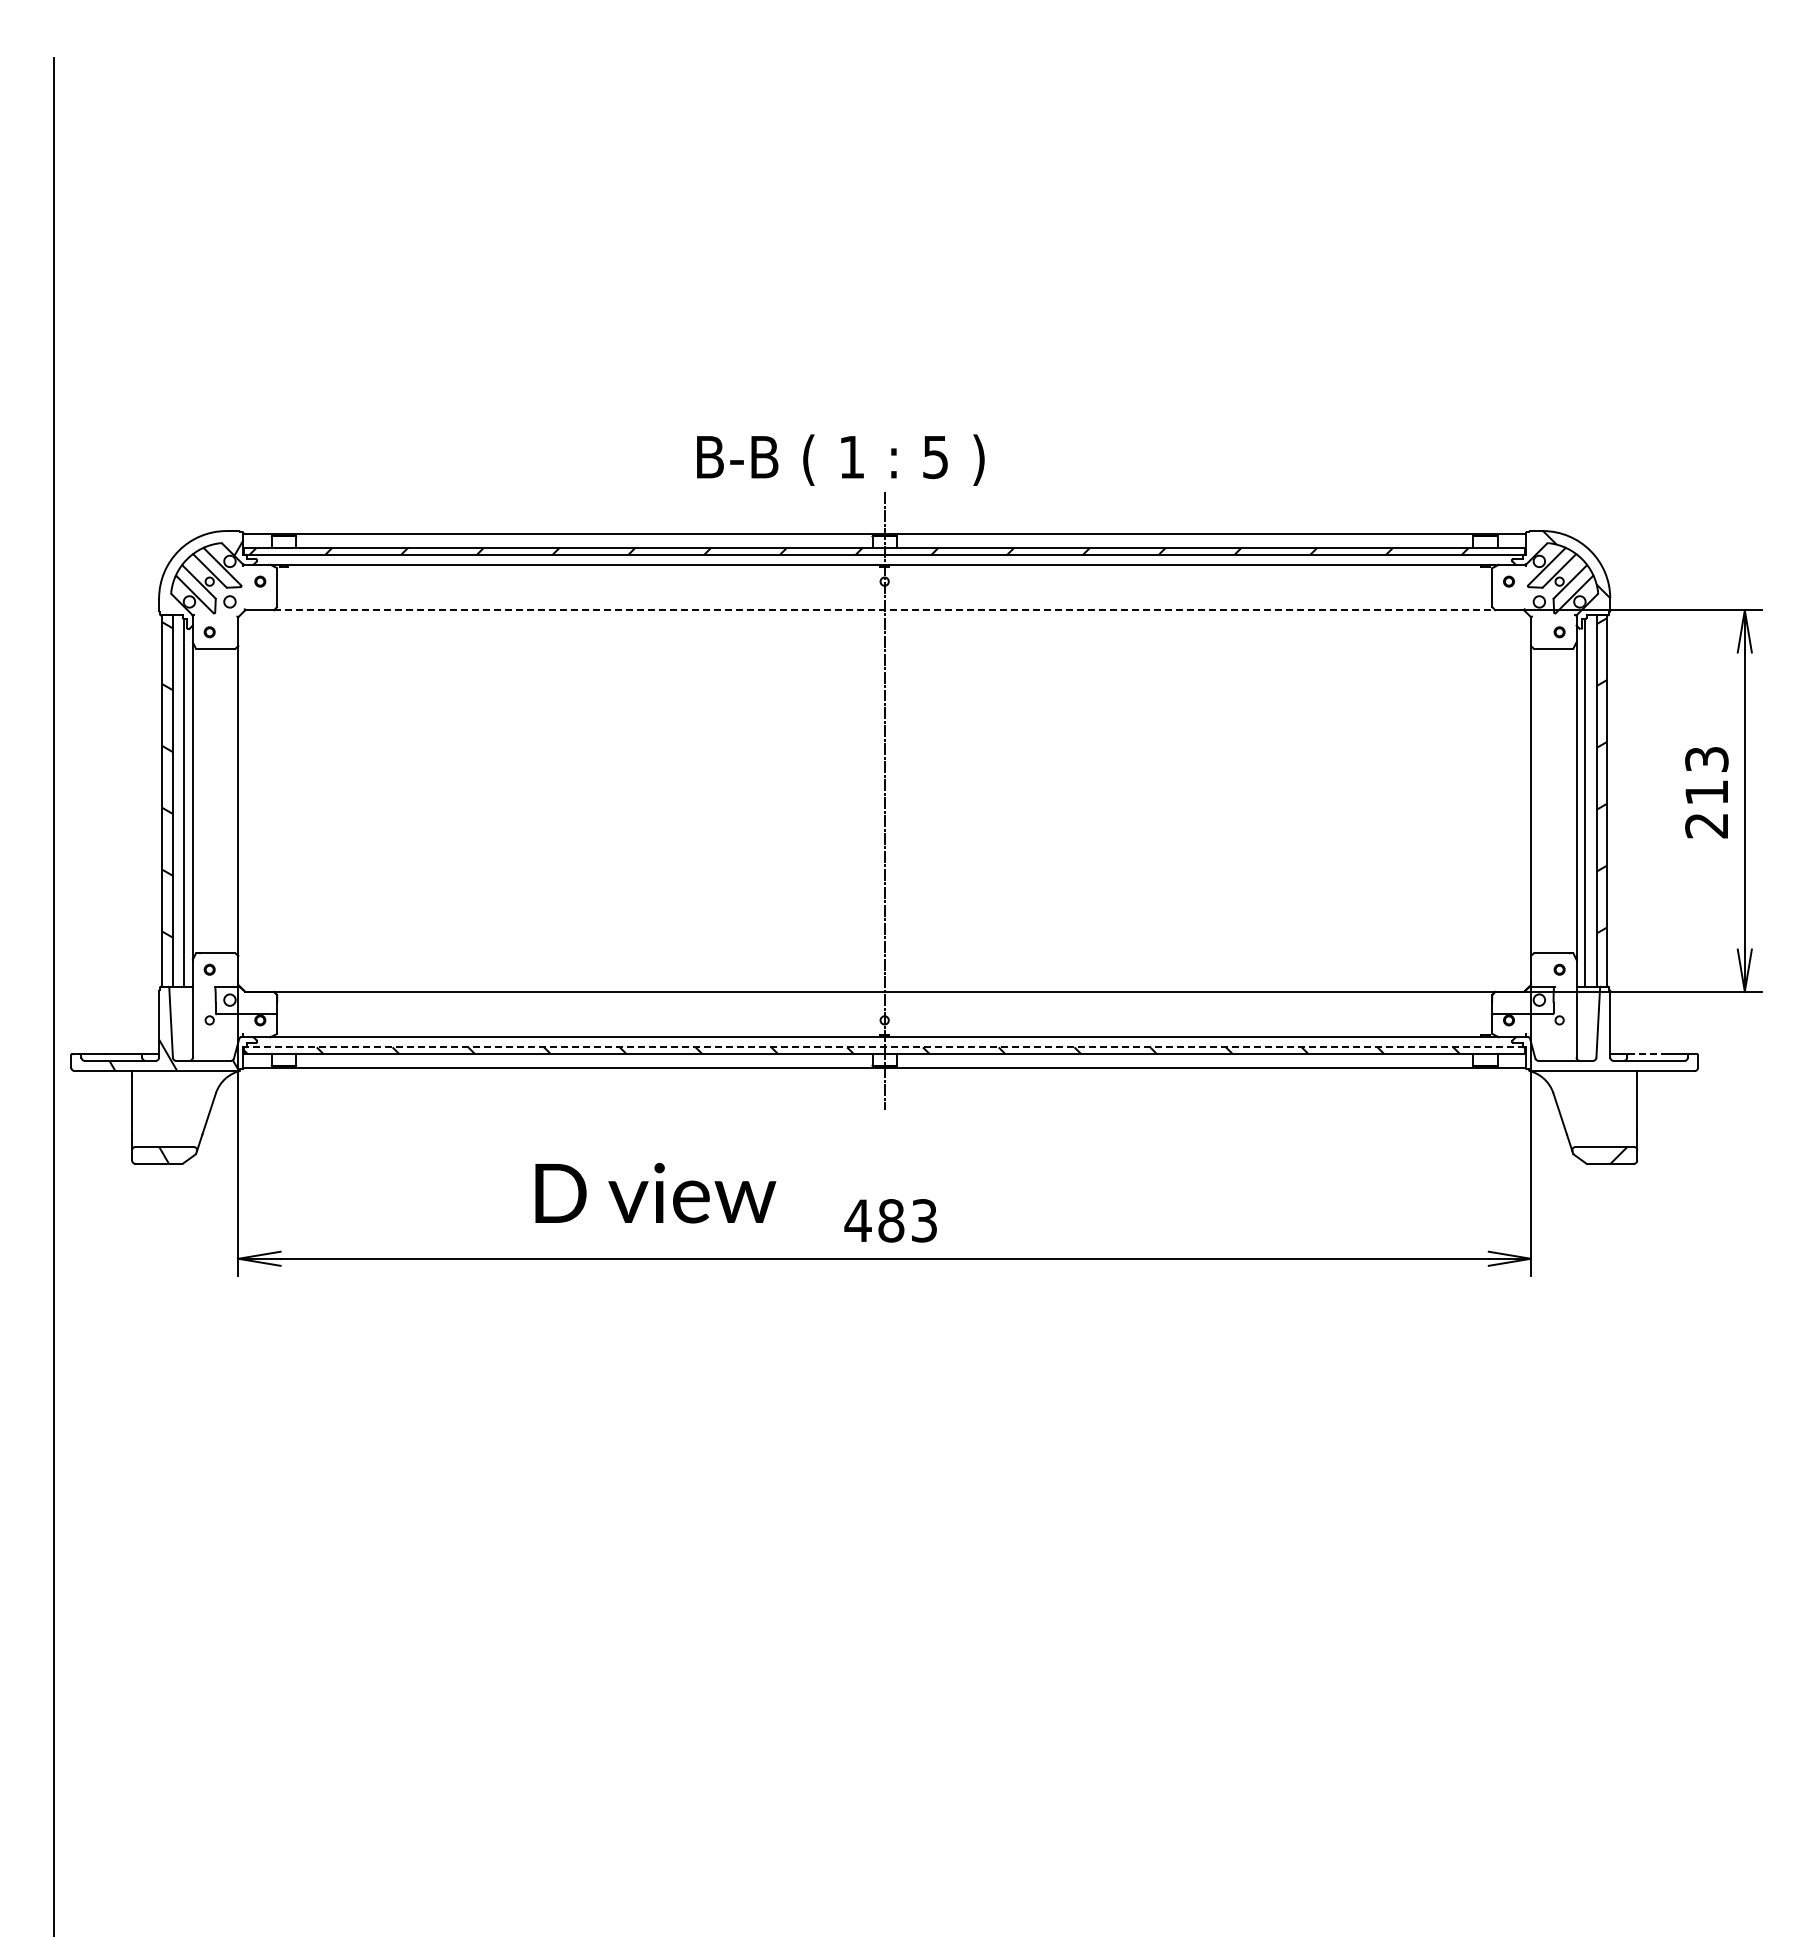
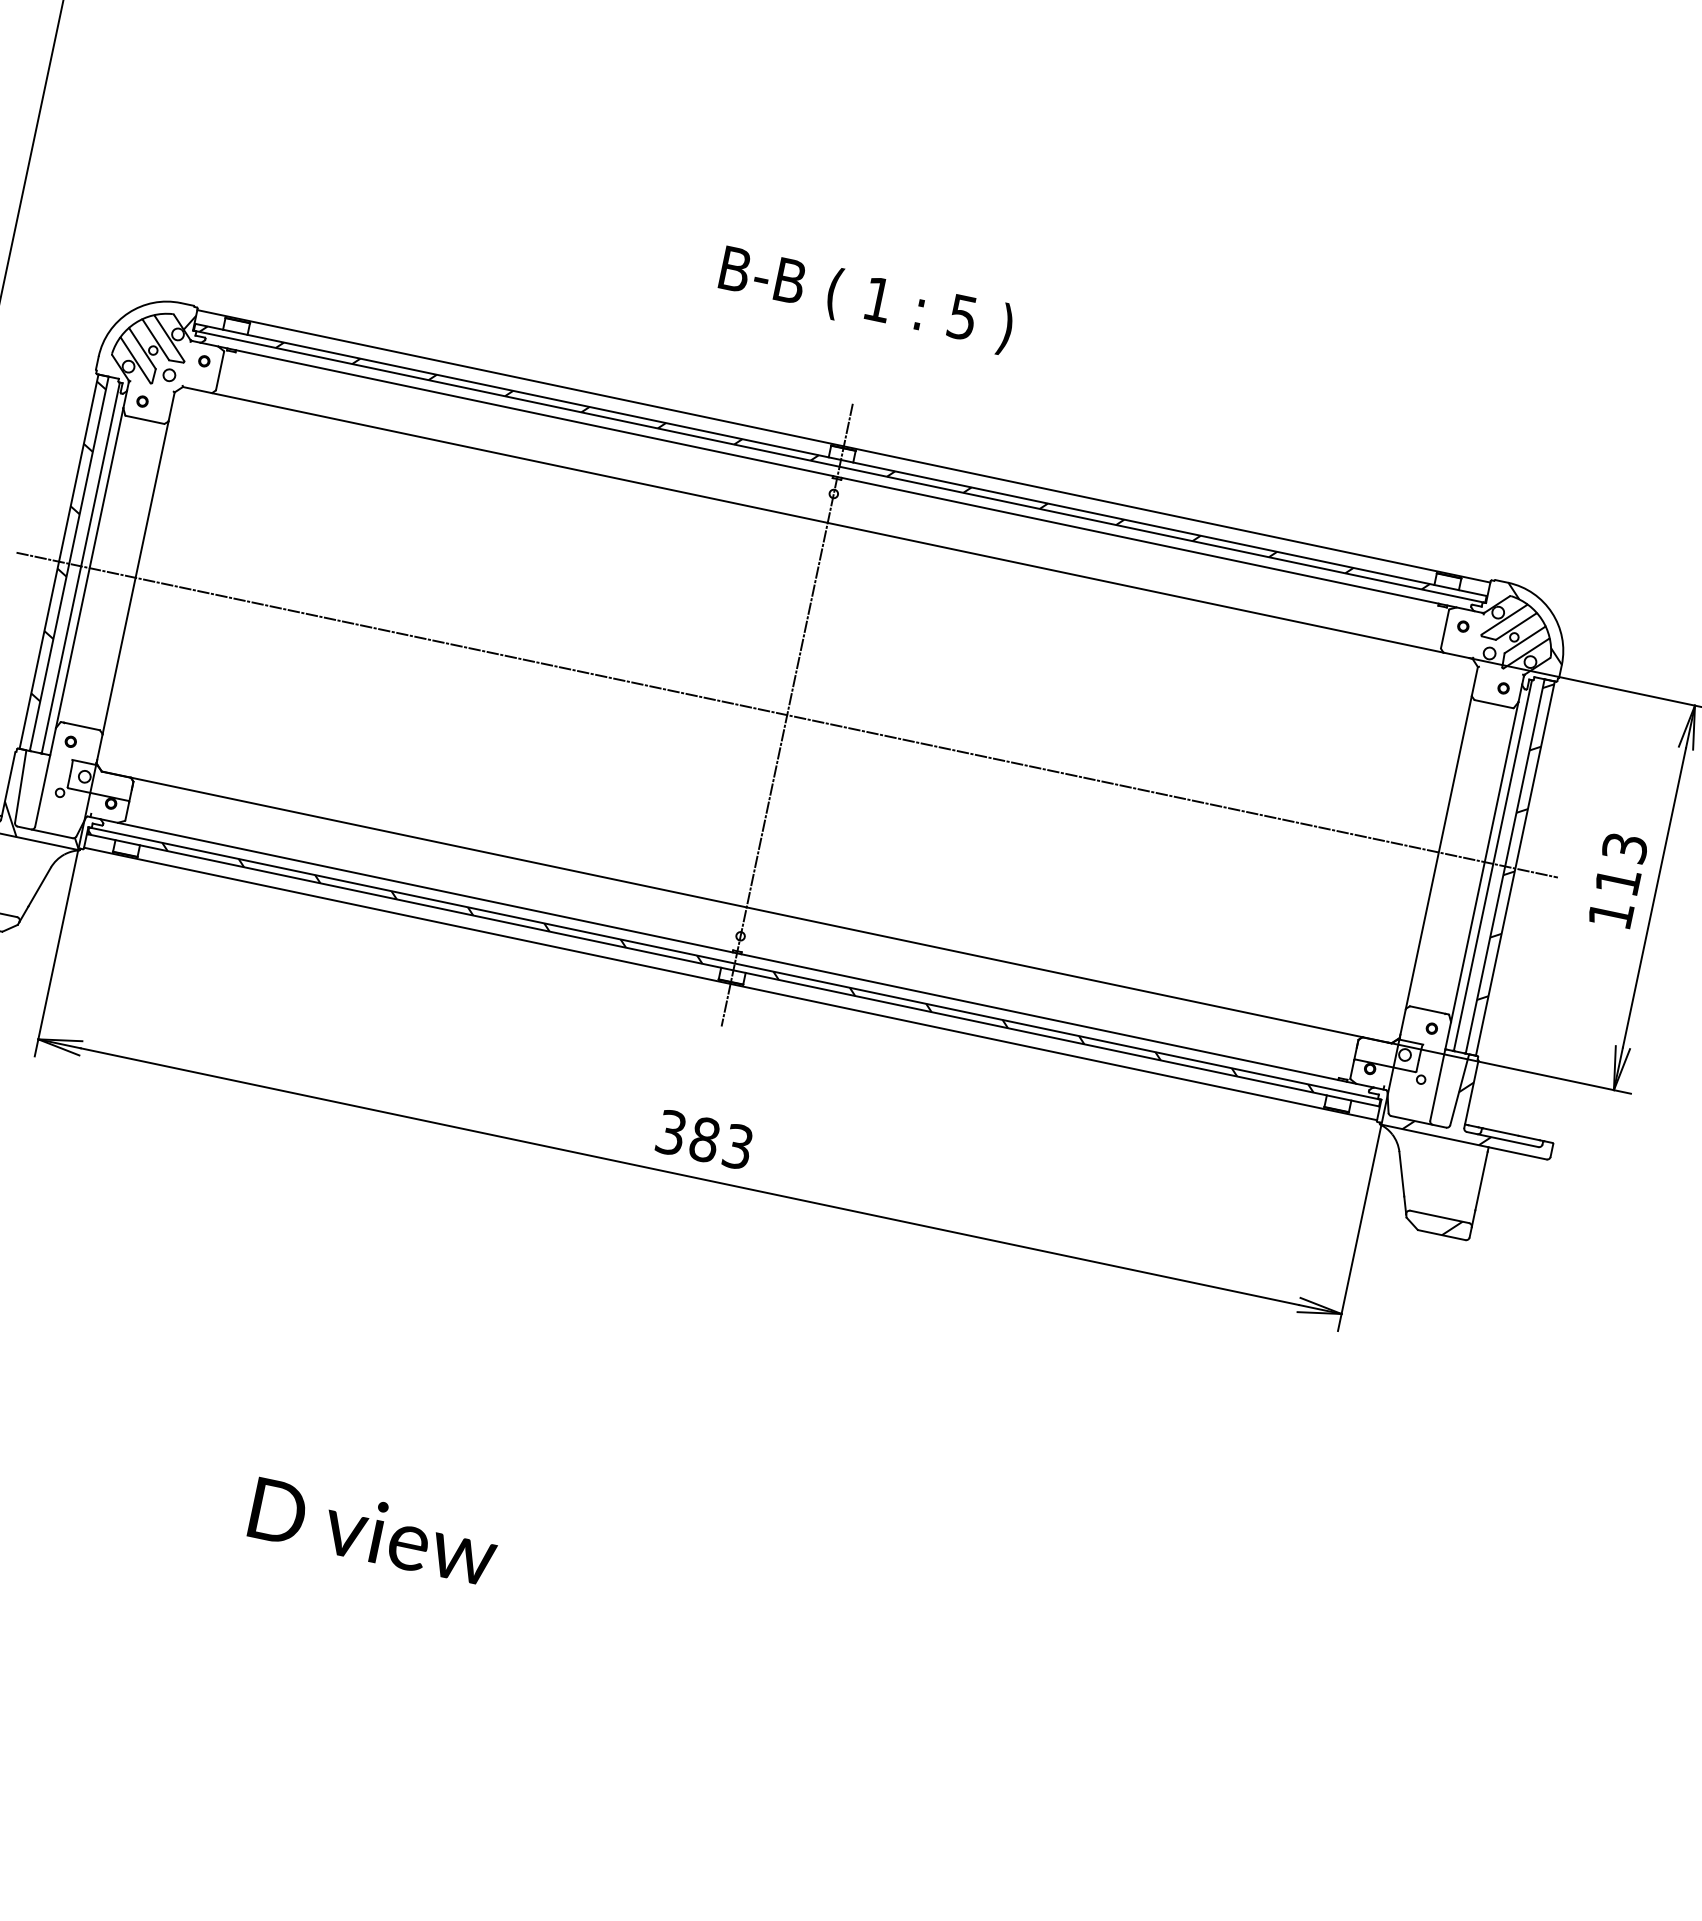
text: (840, 459) -> (866, 299), moved
line: (885, 610) -> (828, 523), dashed -> solid
line: (884, 801) -> (786, 715), added
text: (1706, 826) -> (1610, 915), 213 -> 113
hatch: (1594, 1041) -> (1451, 1108), added
line: (884, 1047) -> (734, 963), dashed -> solid
line: (1645, 1054) -> (1500, 1132), dashed -> solid
text: (655, 1193) -> (373, 1532), moved
text: (857, 1220) -> (670, 1132), 483 -> 383

